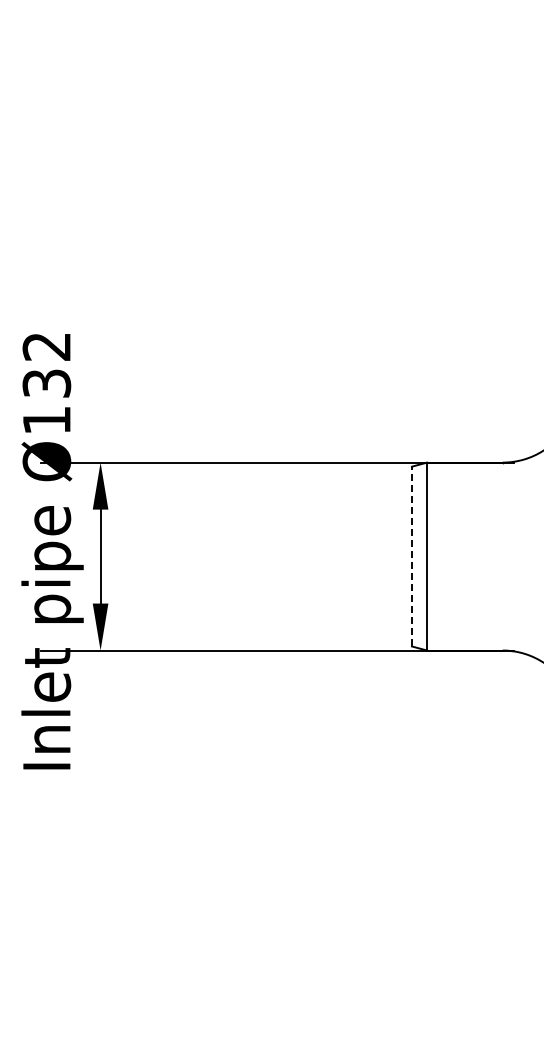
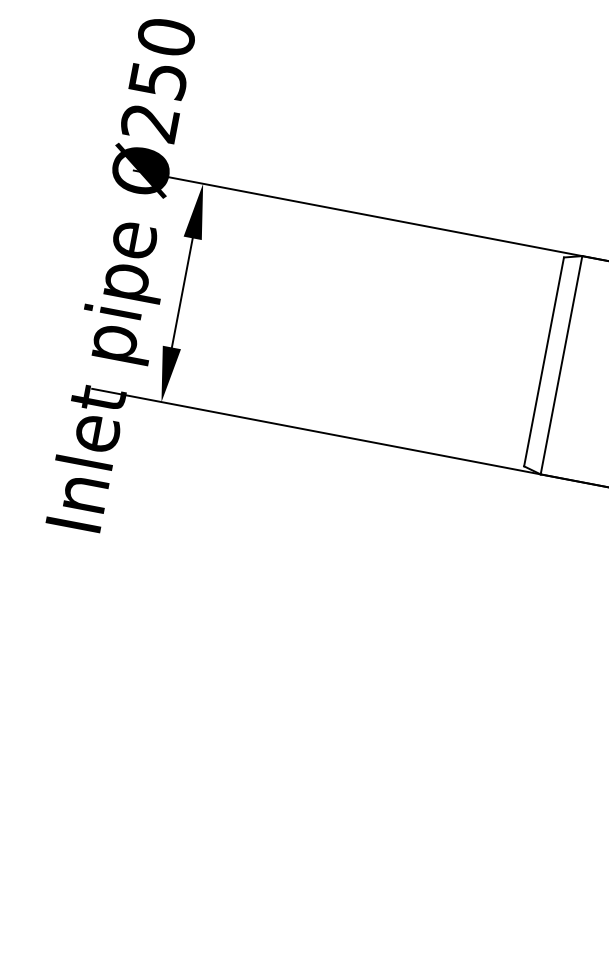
text: (46, 383) -> (157, 79), Ø132 -> Ø250
line: (411, 556) -> (543, 361), dashed -> solid

